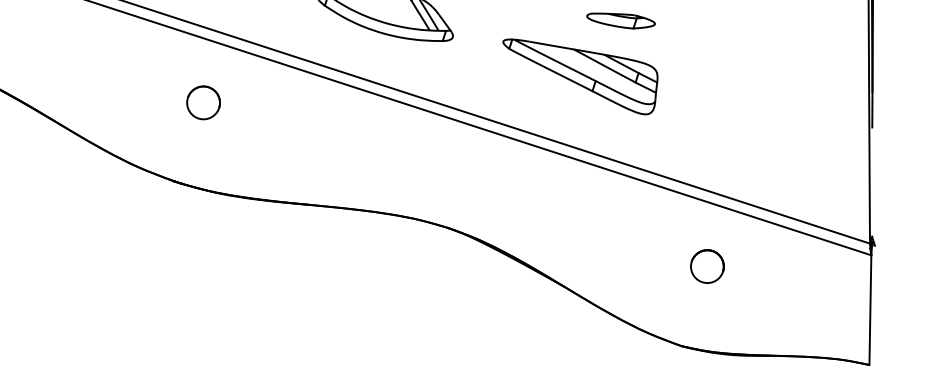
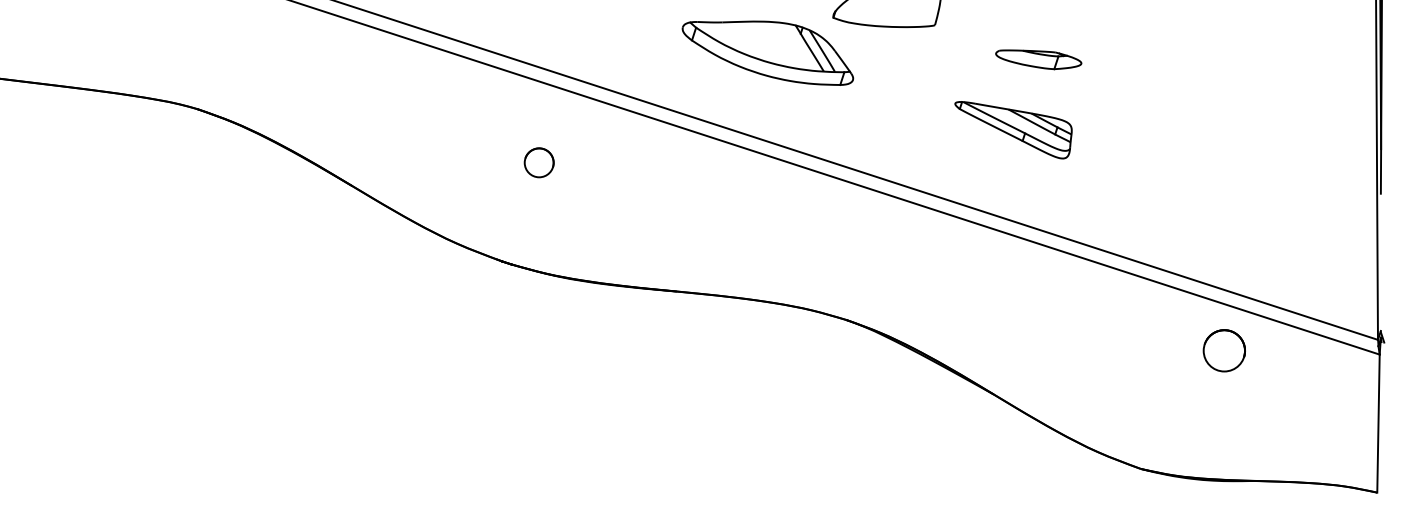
part: (620, 20) -> (1038, 59), moved
part: (580, 77) -> (1013, 130), size x0.6
circle: (202, 102) -> (538, 162), size x0.7
circle: (706, 266) -> (1223, 350), moved

